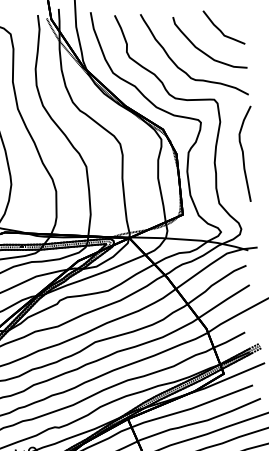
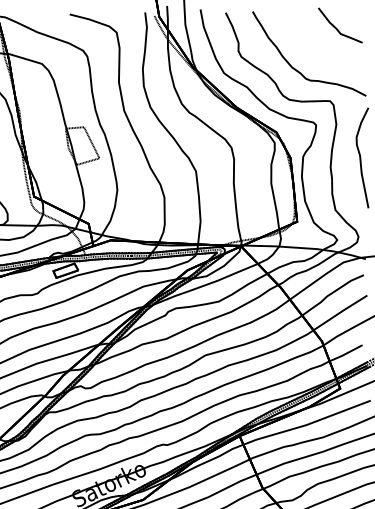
curve: (205, 52) -> (320, 51), removed

